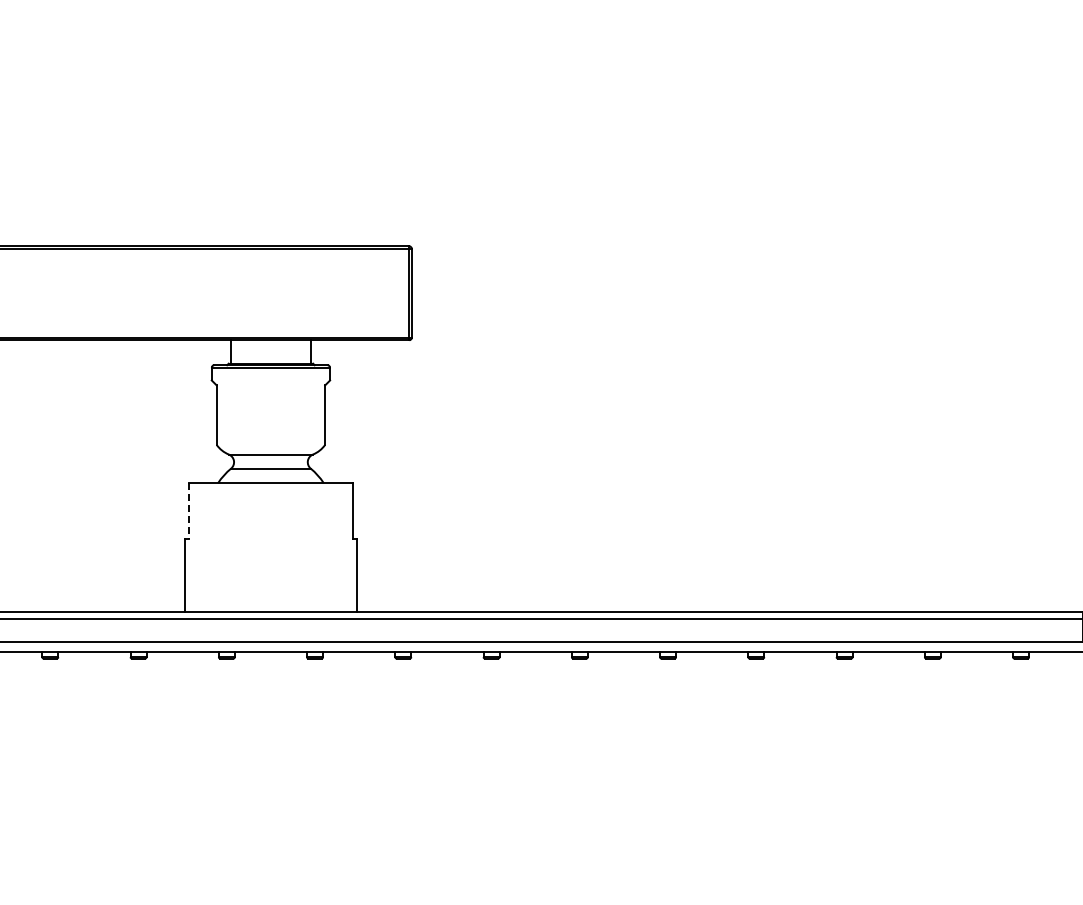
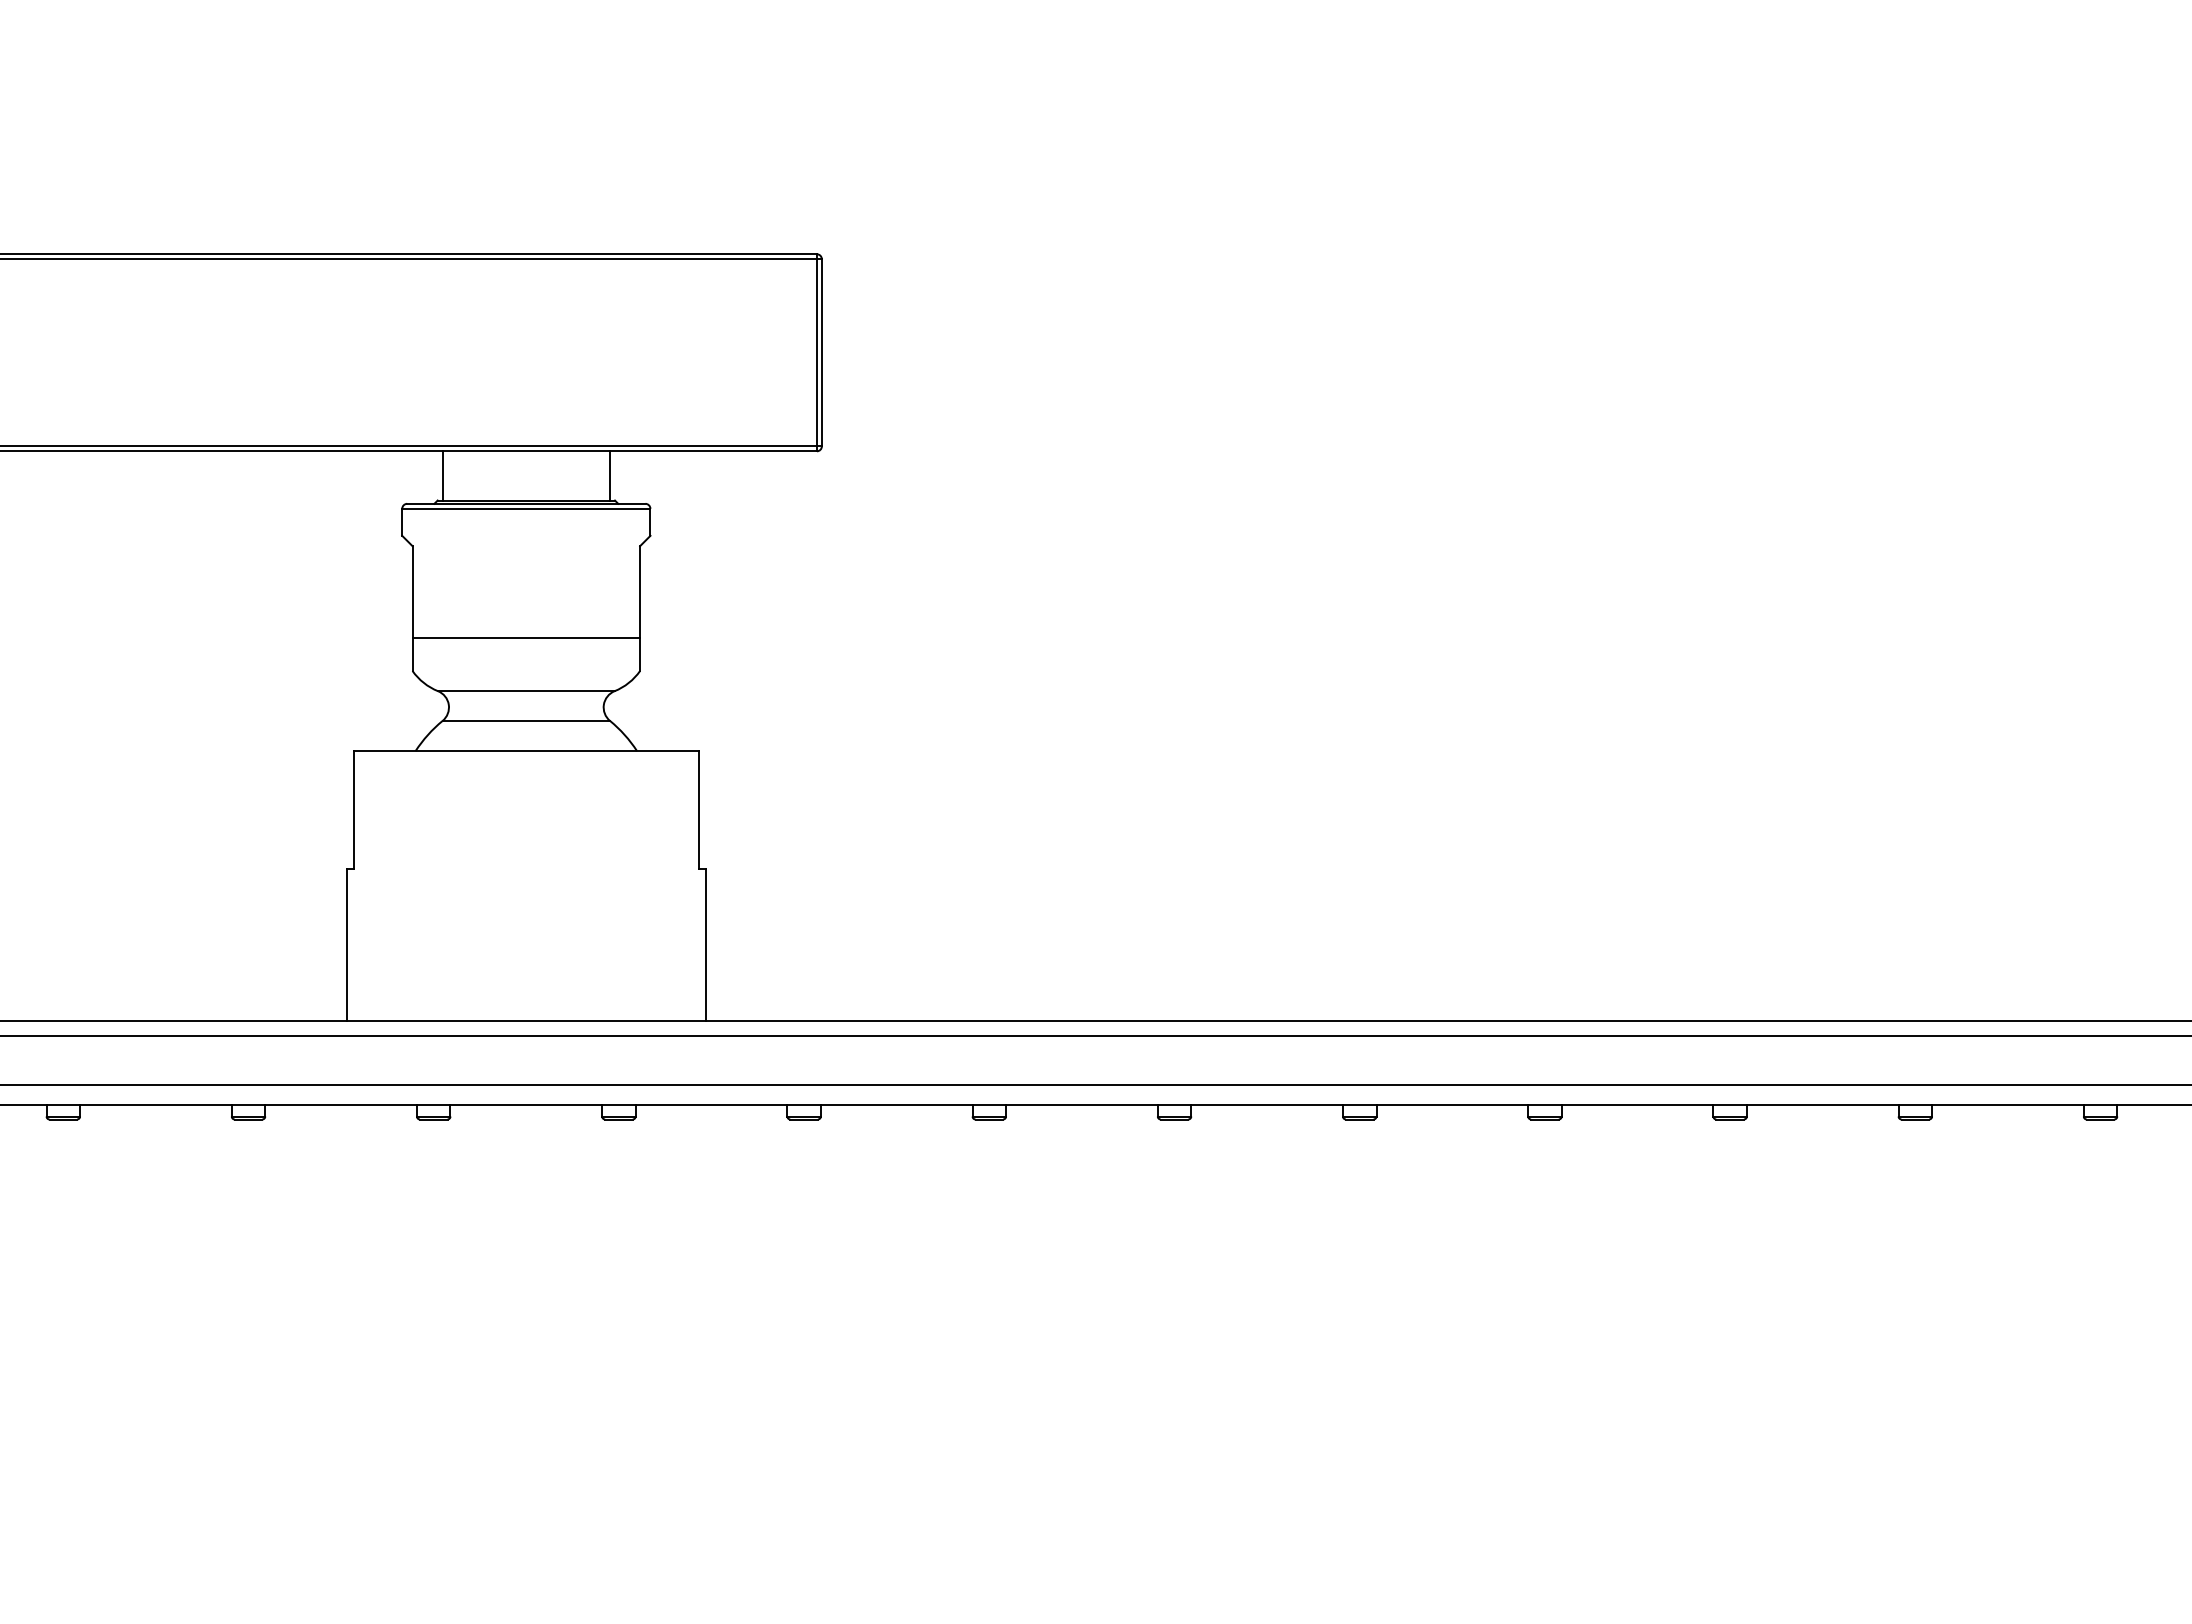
line: (270, 429) -> (525, 638), added
line: (188, 511) -> (353, 810), dashed -> solid

